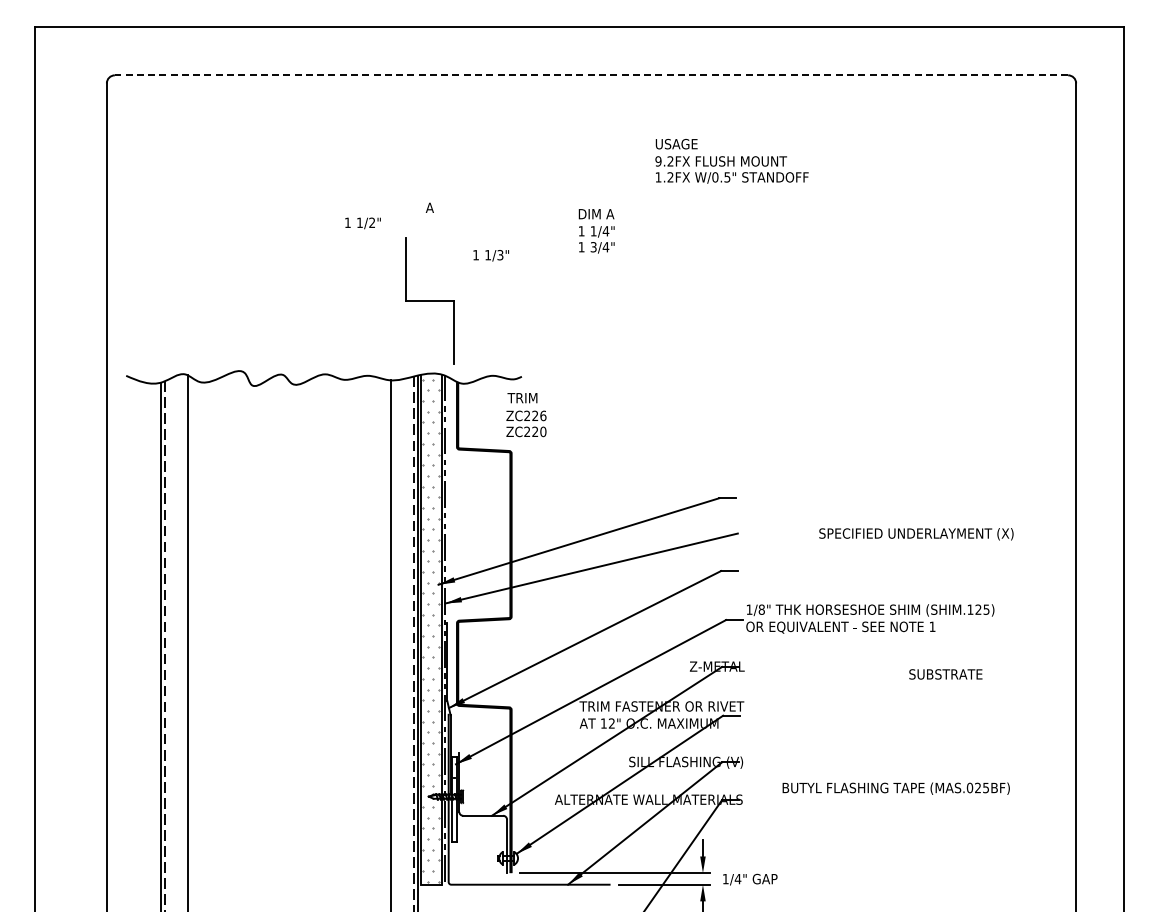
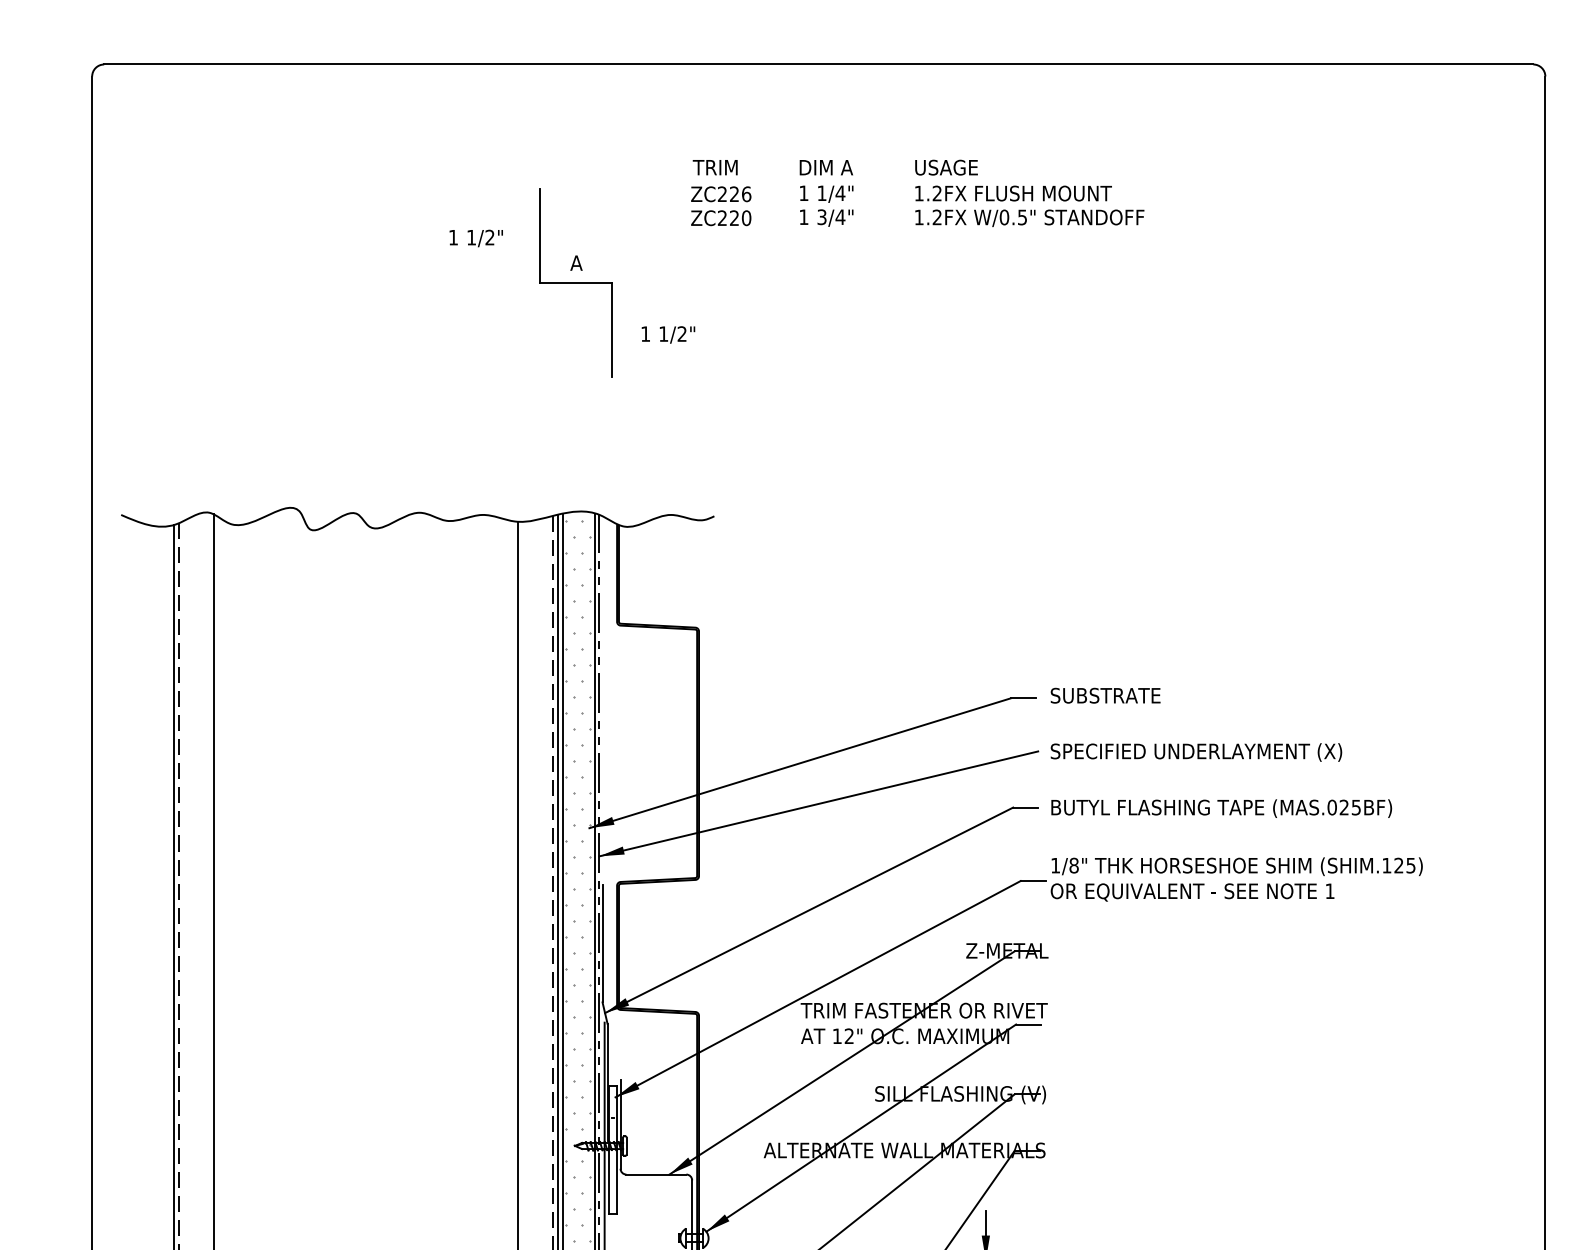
line: (591, 75) -> (818, 64), dashed -> solid
text: (658, 161) -> (919, 193), 9.2FX -> 1.2FX
text: (362, 223) -> (475, 238), moved
text: (596, 231) -> (826, 193), moved
text: (500, 255) -> (682, 334), 1/3" -> 1/2"
part: (429, 300) -> (575, 282), moved
text: (526, 415) -> (721, 193), moved
text: (916, 534) -> (1196, 752), moved
text: (945, 674) -> (1105, 695), moved
text: (895, 788) -> (1220, 808), moved

